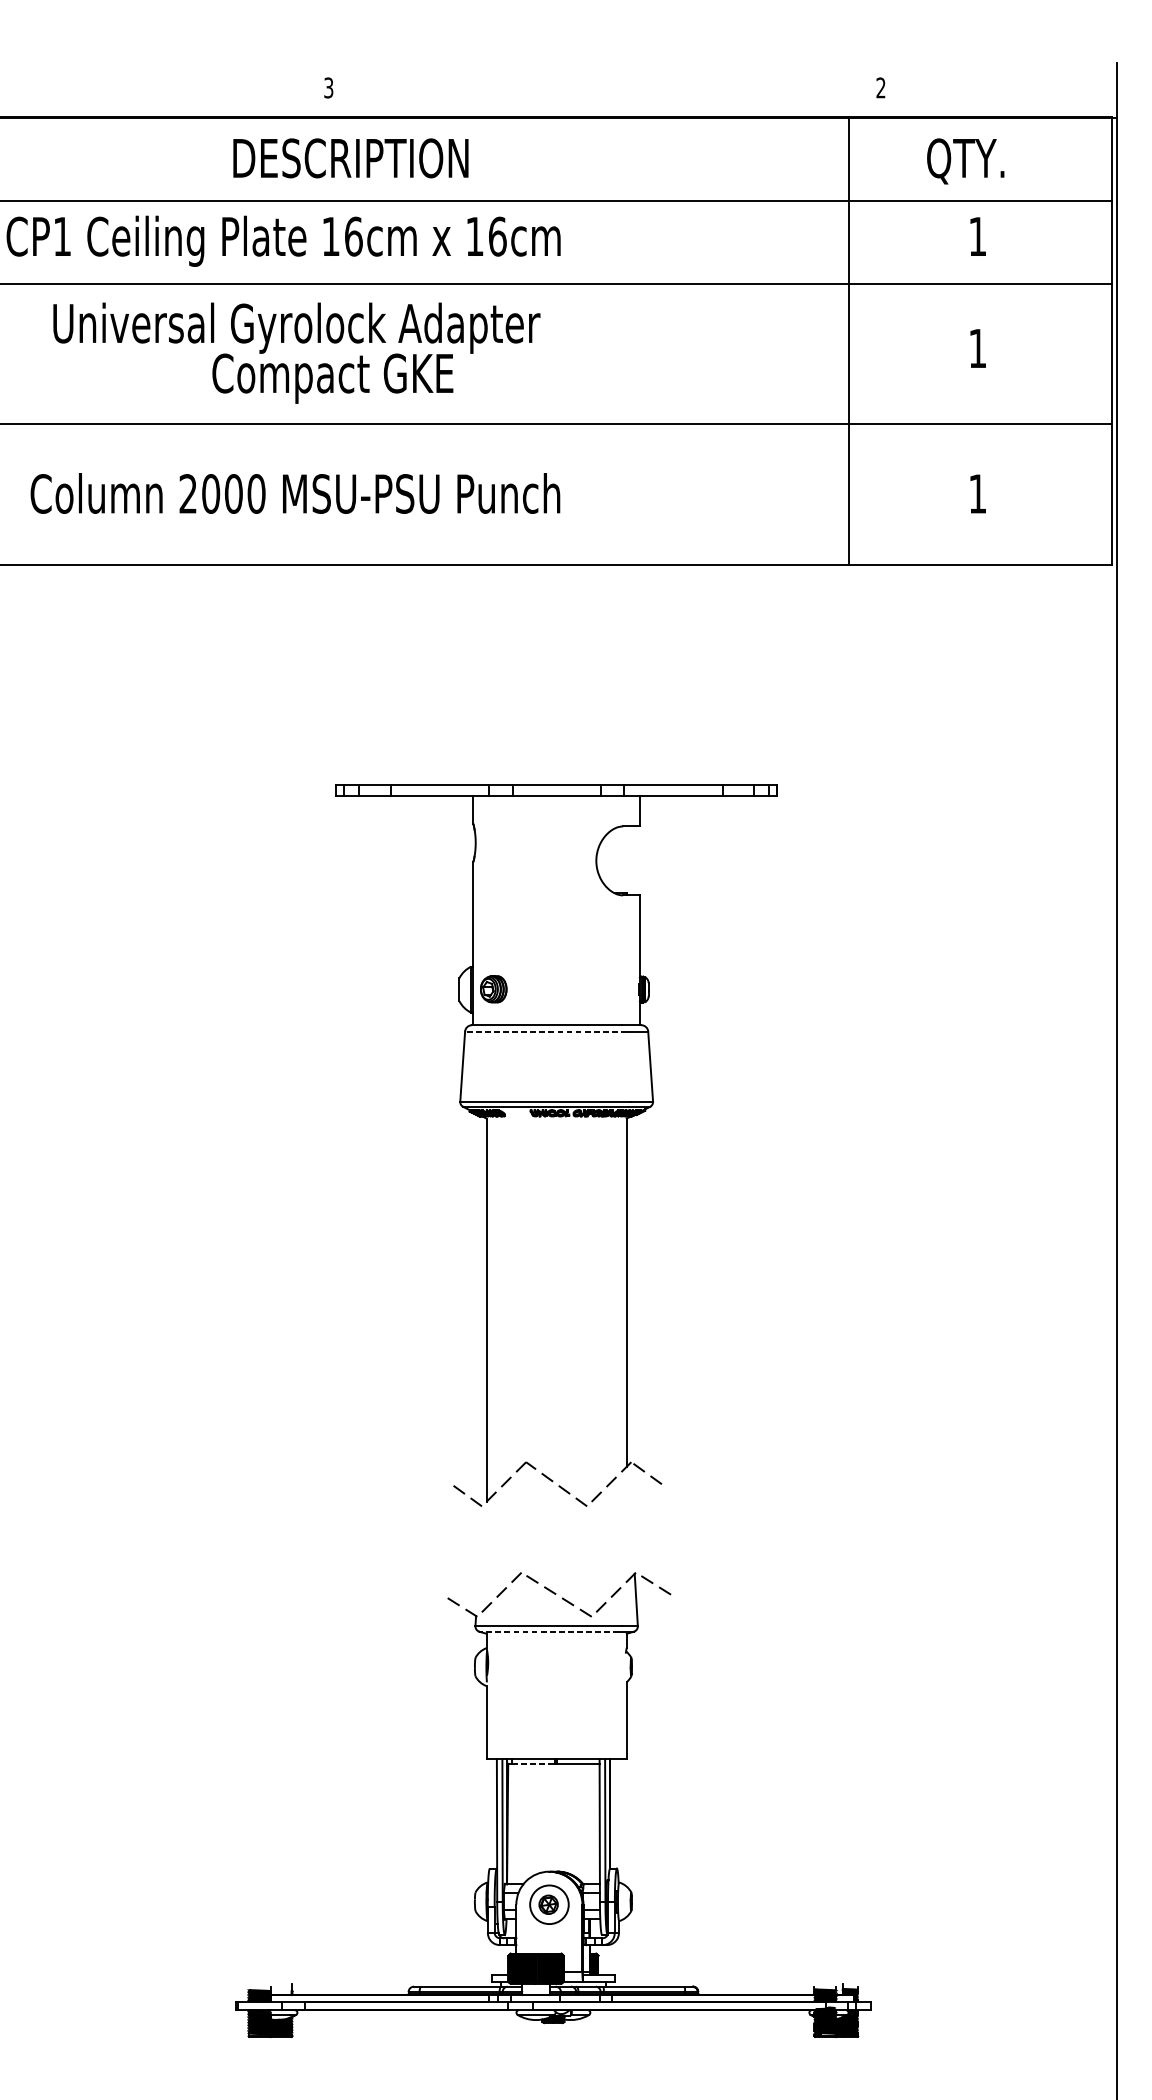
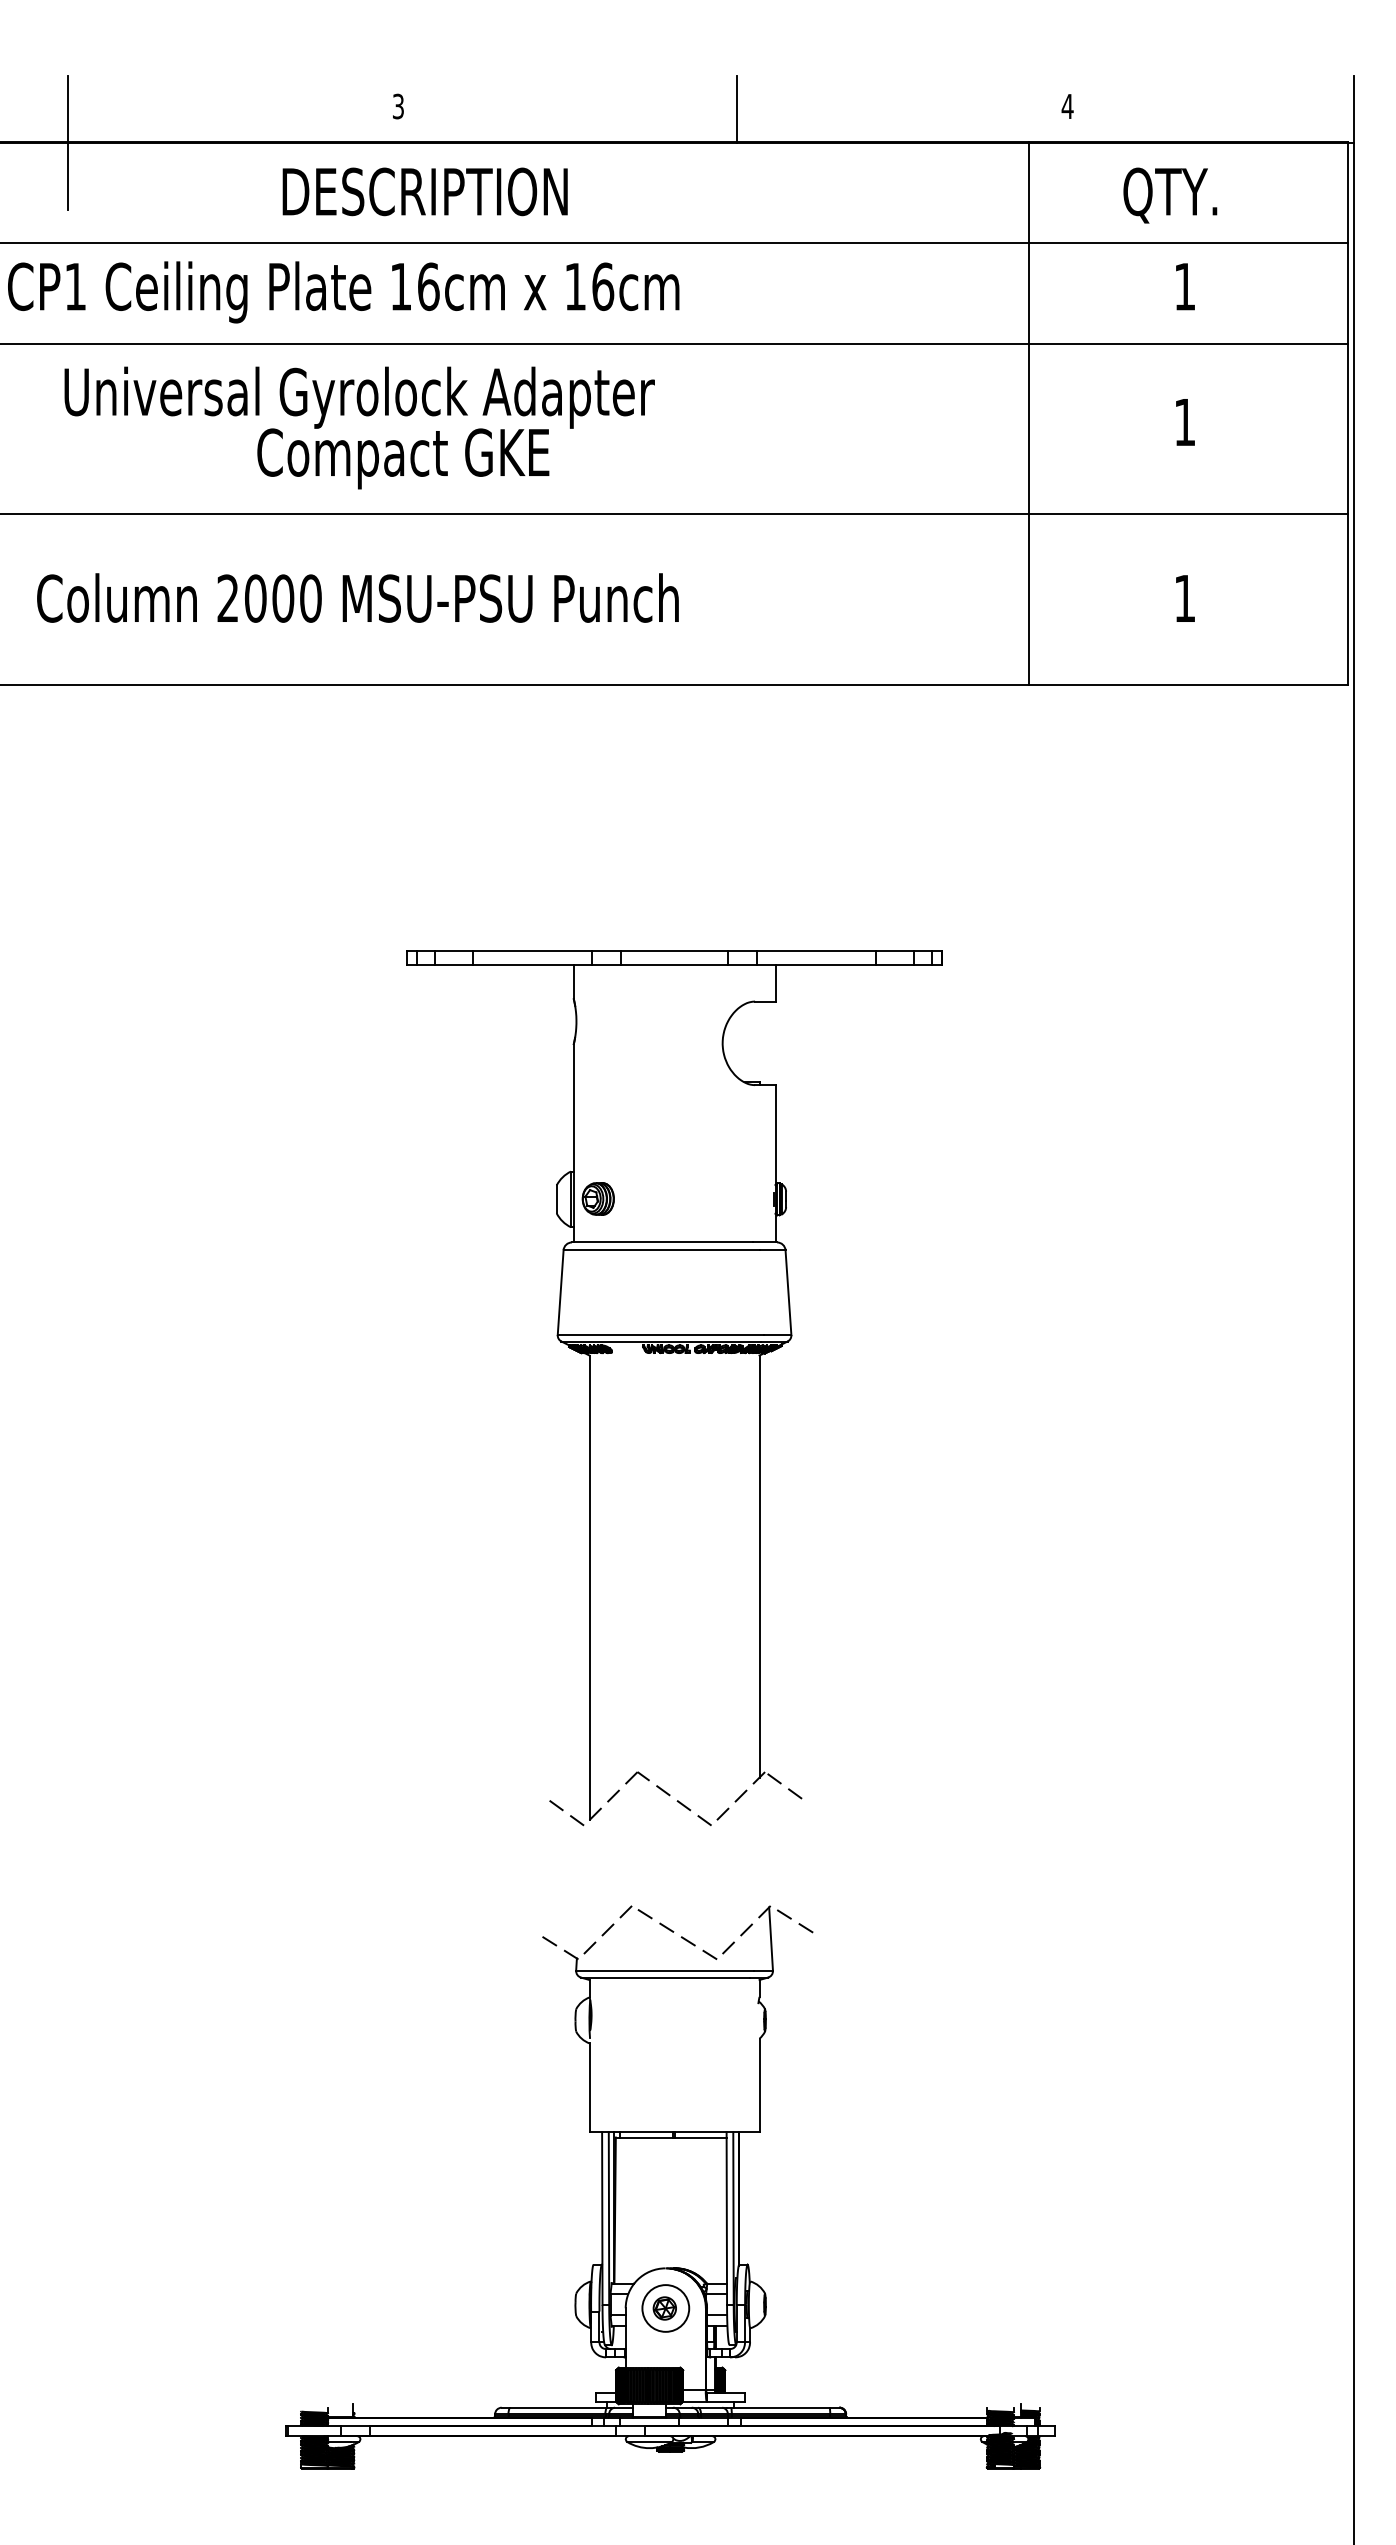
text: (880, 87) -> (1067, 105), 2 -> 4
line: (607, 90) -> (736, 109), added
line: (55, 118) -> (67, 143), added
line: (545, 1031) -> (661, 1250), dashed -> solid
line: (549, 1631) -> (665, 1977), dashed -> solid
line: (534, 1763) -> (647, 2137), dashed -> solid

